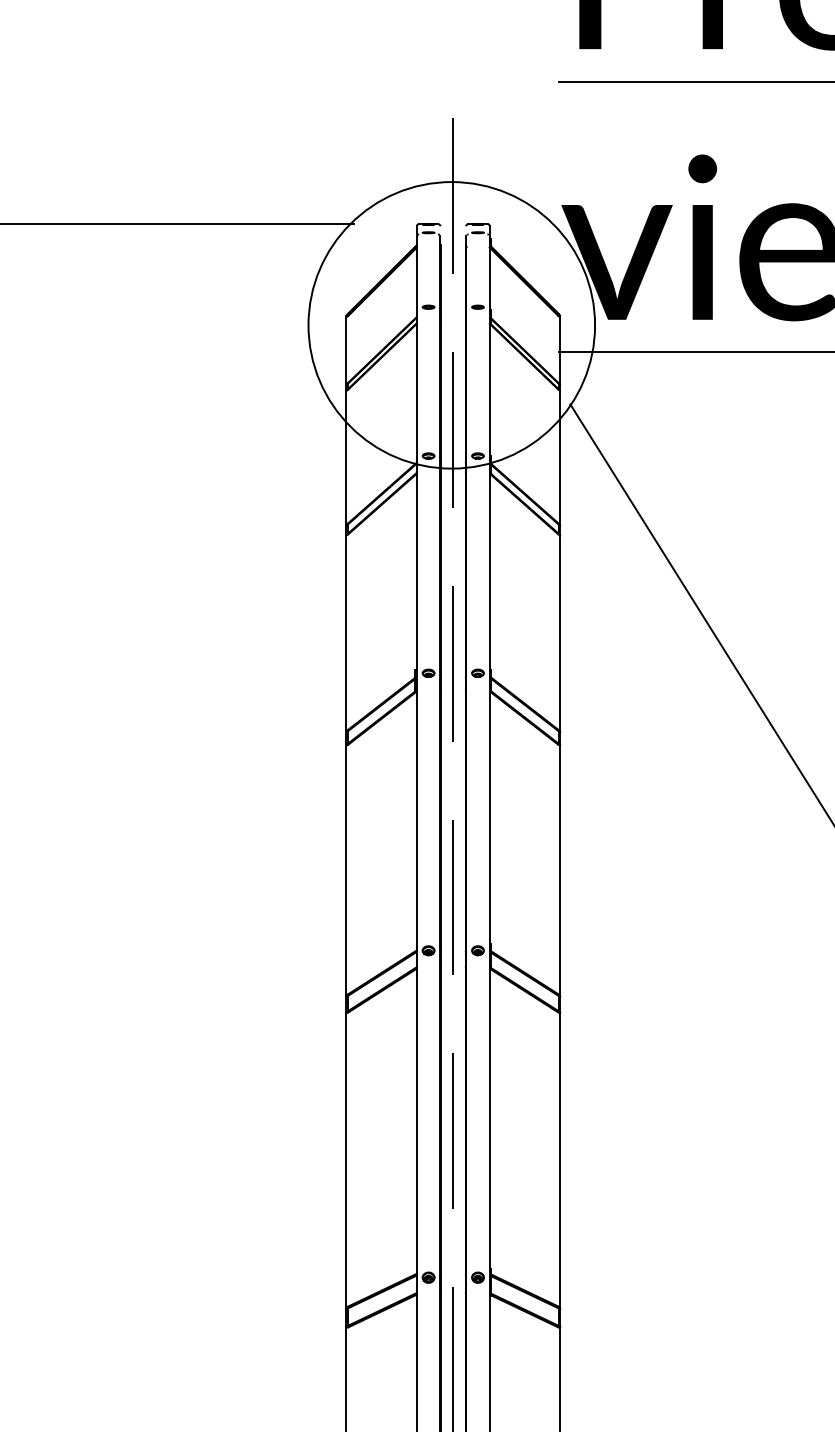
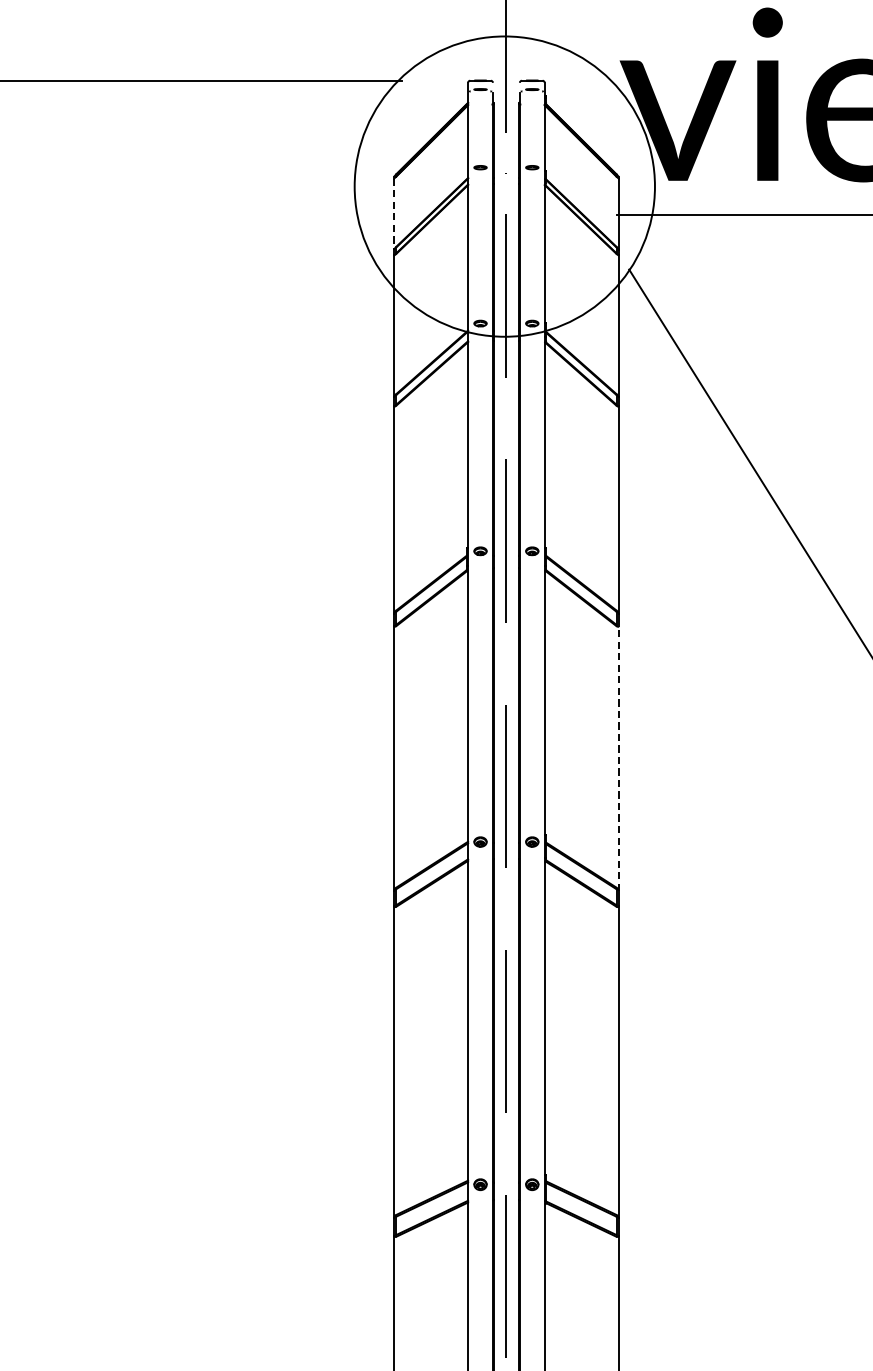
line: (346, 351) -> (394, 214), solid -> dashed
line: (560, 870) -> (618, 757), solid -> dashed

